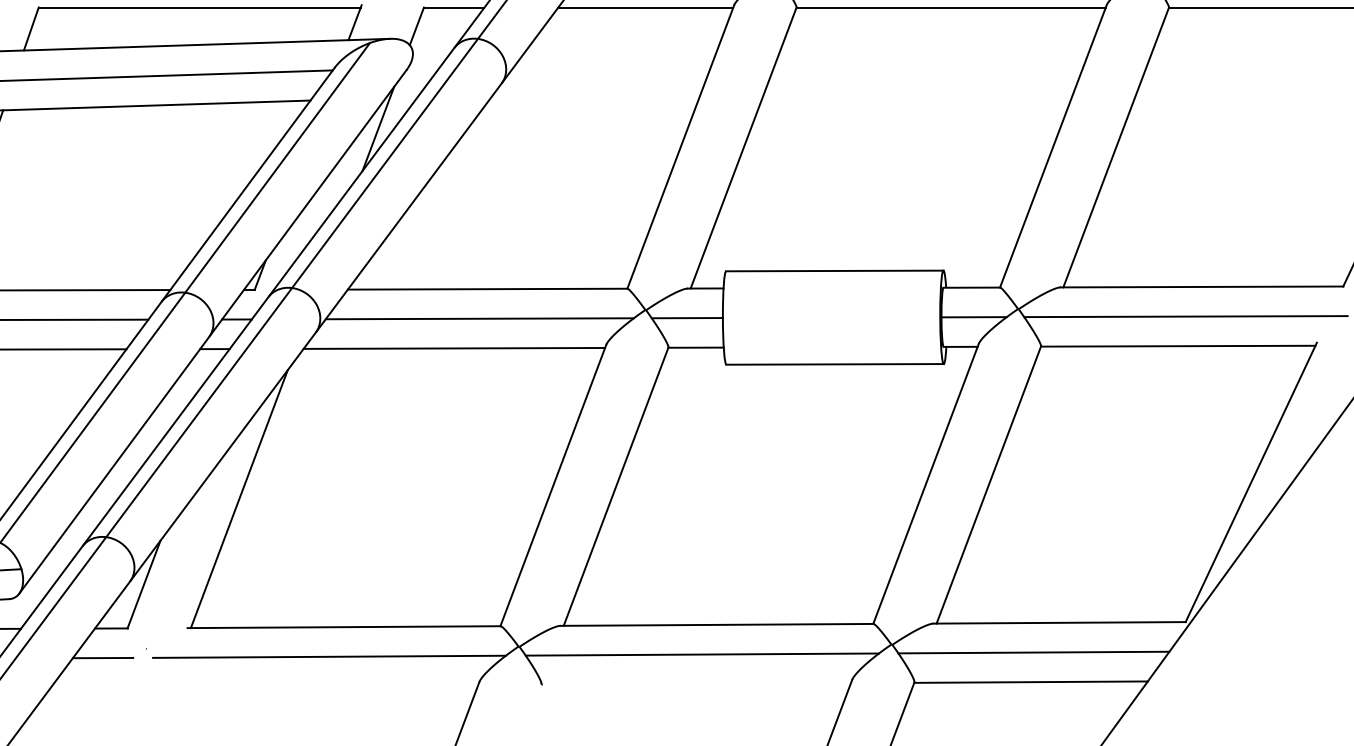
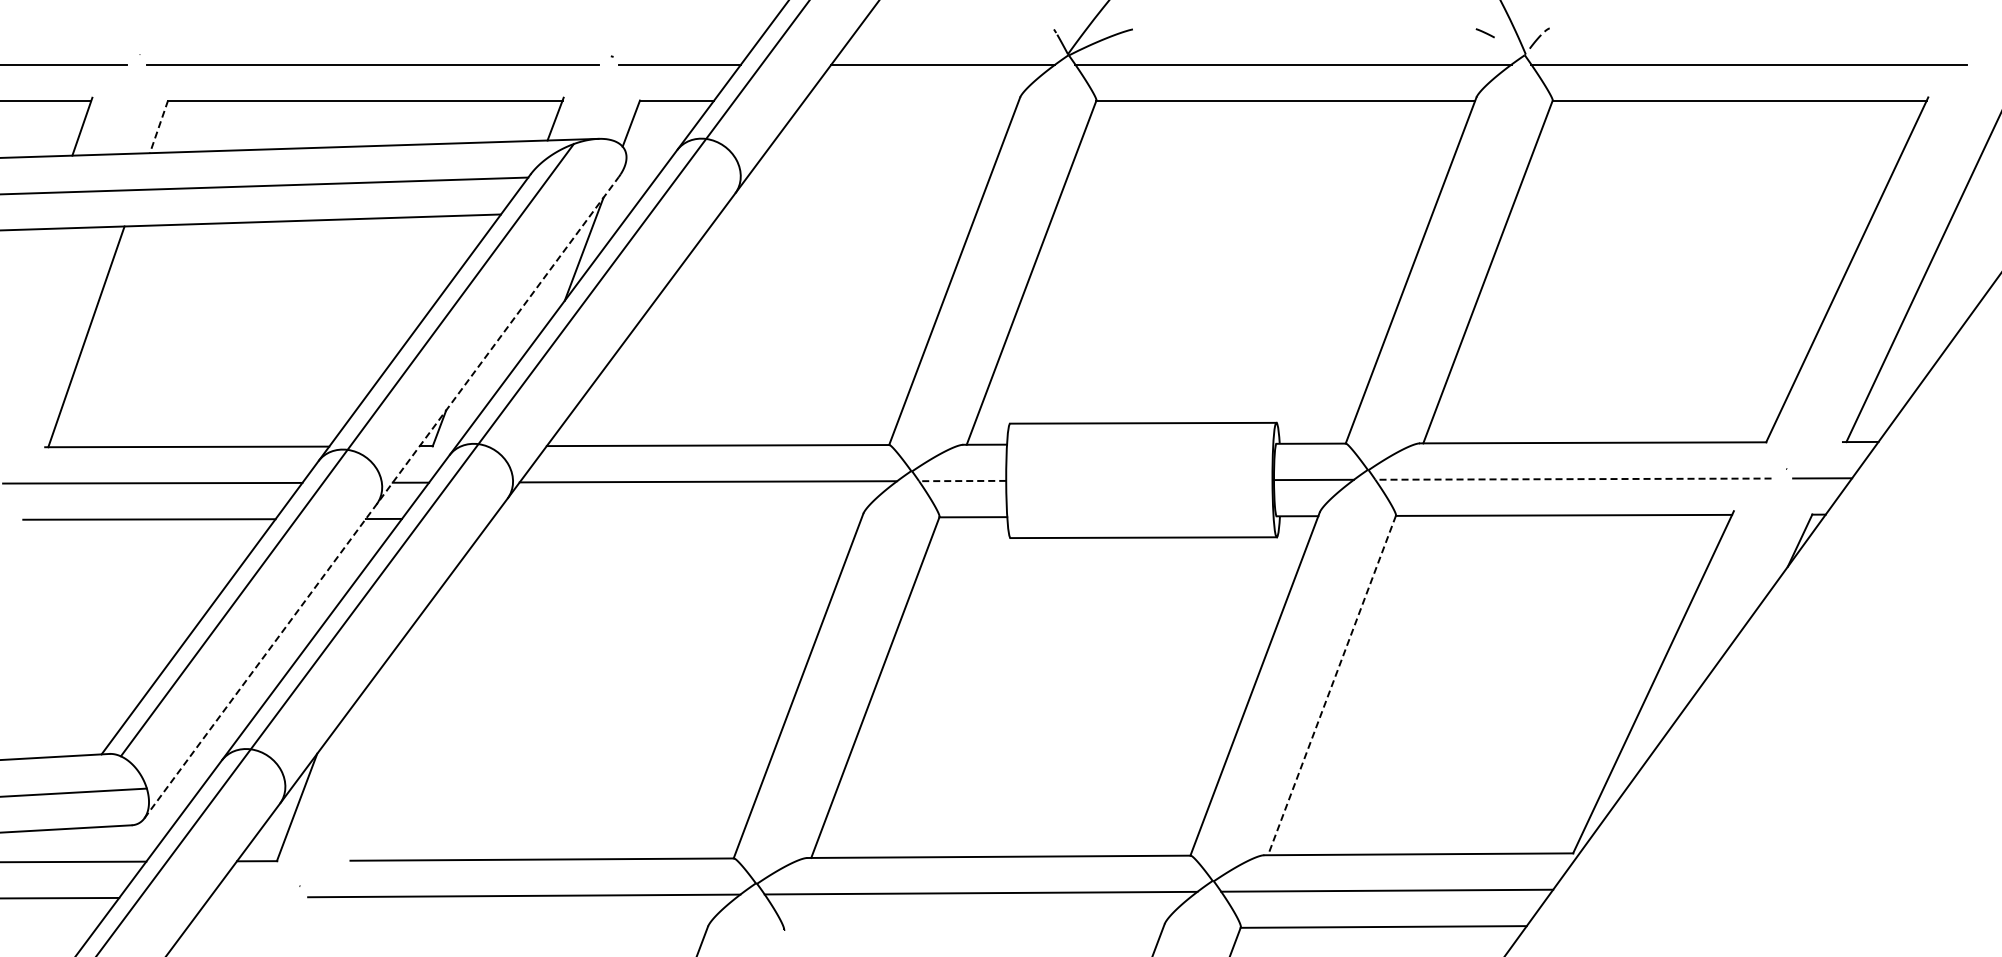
line: (645, 7) -> (911, 100), removed
line: (31, 28) -> (159, 126), solid -> dashed
line: (1185, 316) -> (1572, 479), solid -> dashed
line: (687, 318) -> (962, 481), solid -> dashed
line: (212, 331) -> (381, 497), solid -> dashed
line: (453, 347) -> (676, 517), removed
line: (988, 485) -> (1331, 685), solid -> dashed
line: (239, 498) -> (413, 702), removed
line: (102, 658) -> (246, 897), removed

